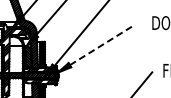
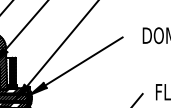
line: (102, 44) -> (83, 61), dashed -> solid

